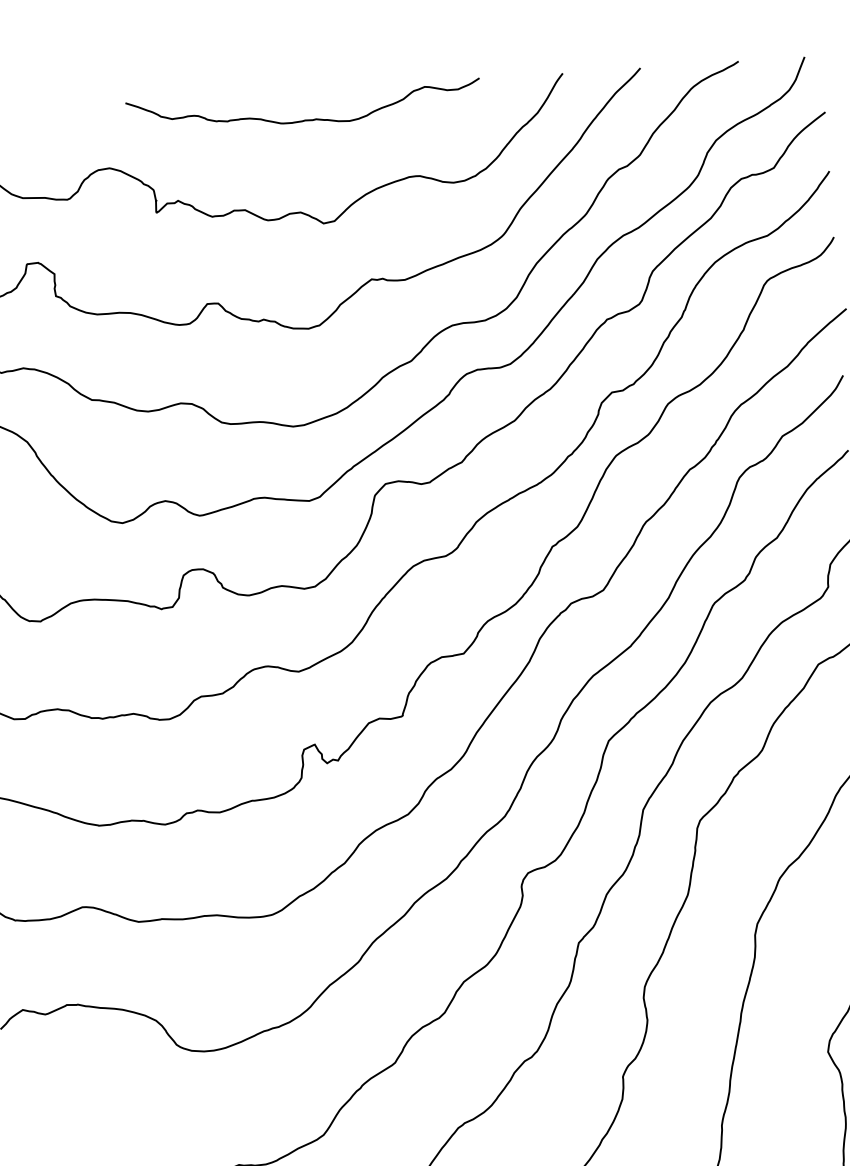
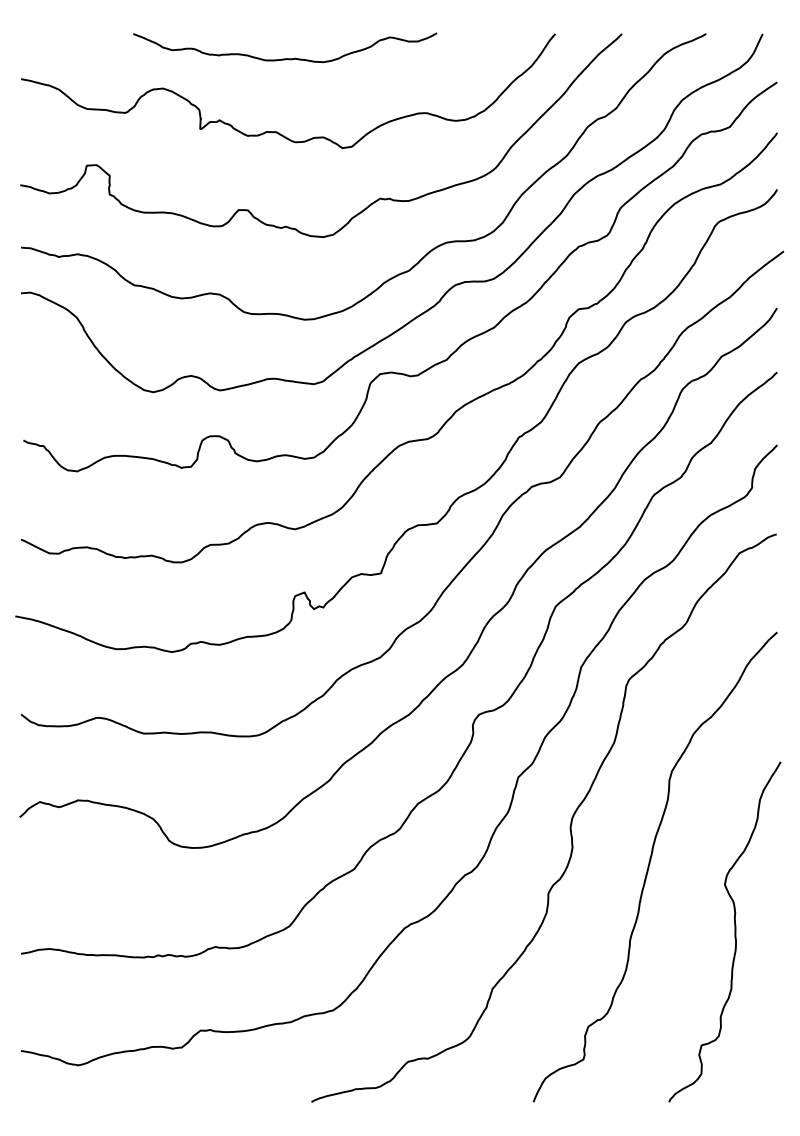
curve: (304, 119) -> (285, 58), moved

